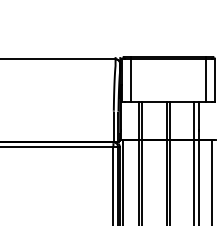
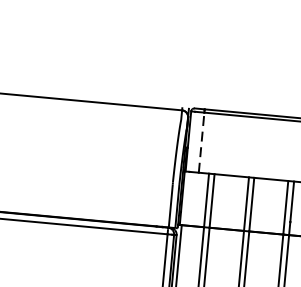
line: (131, 80) -> (201, 142), solid -> dashed

